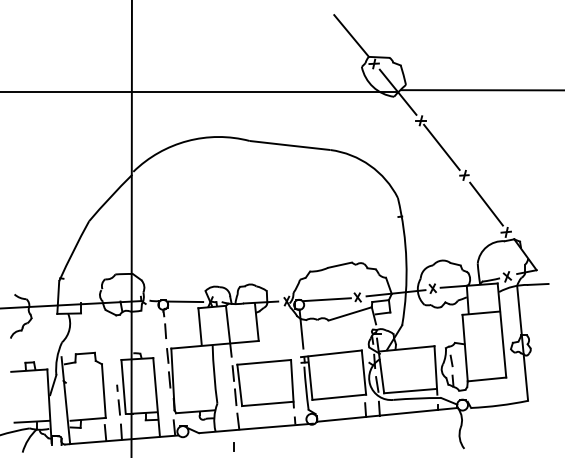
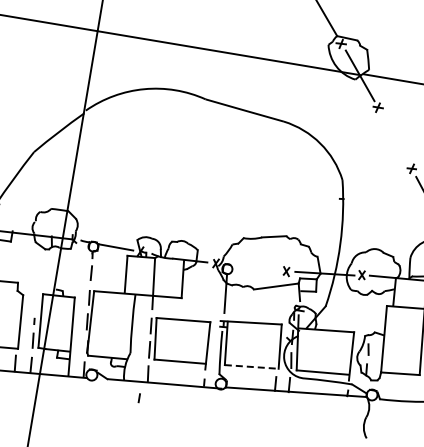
line: (441, 146) -> (393, 136), removed
line: (326, 299) -> (255, 268), removed
line: (339, 397) -> (251, 367), solid -> dashed

